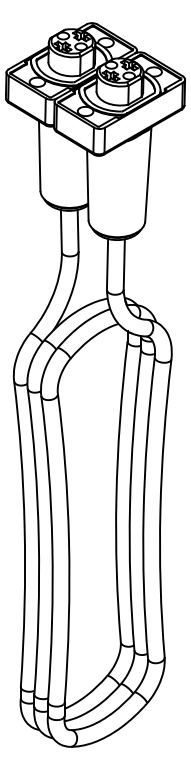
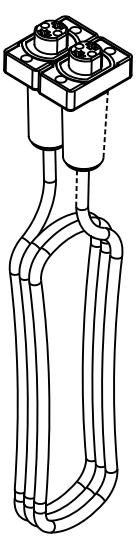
line: (148, 173) -> (105, 123), solid -> dashed
line: (107, 264) -> (76, 188), solid -> dashed

